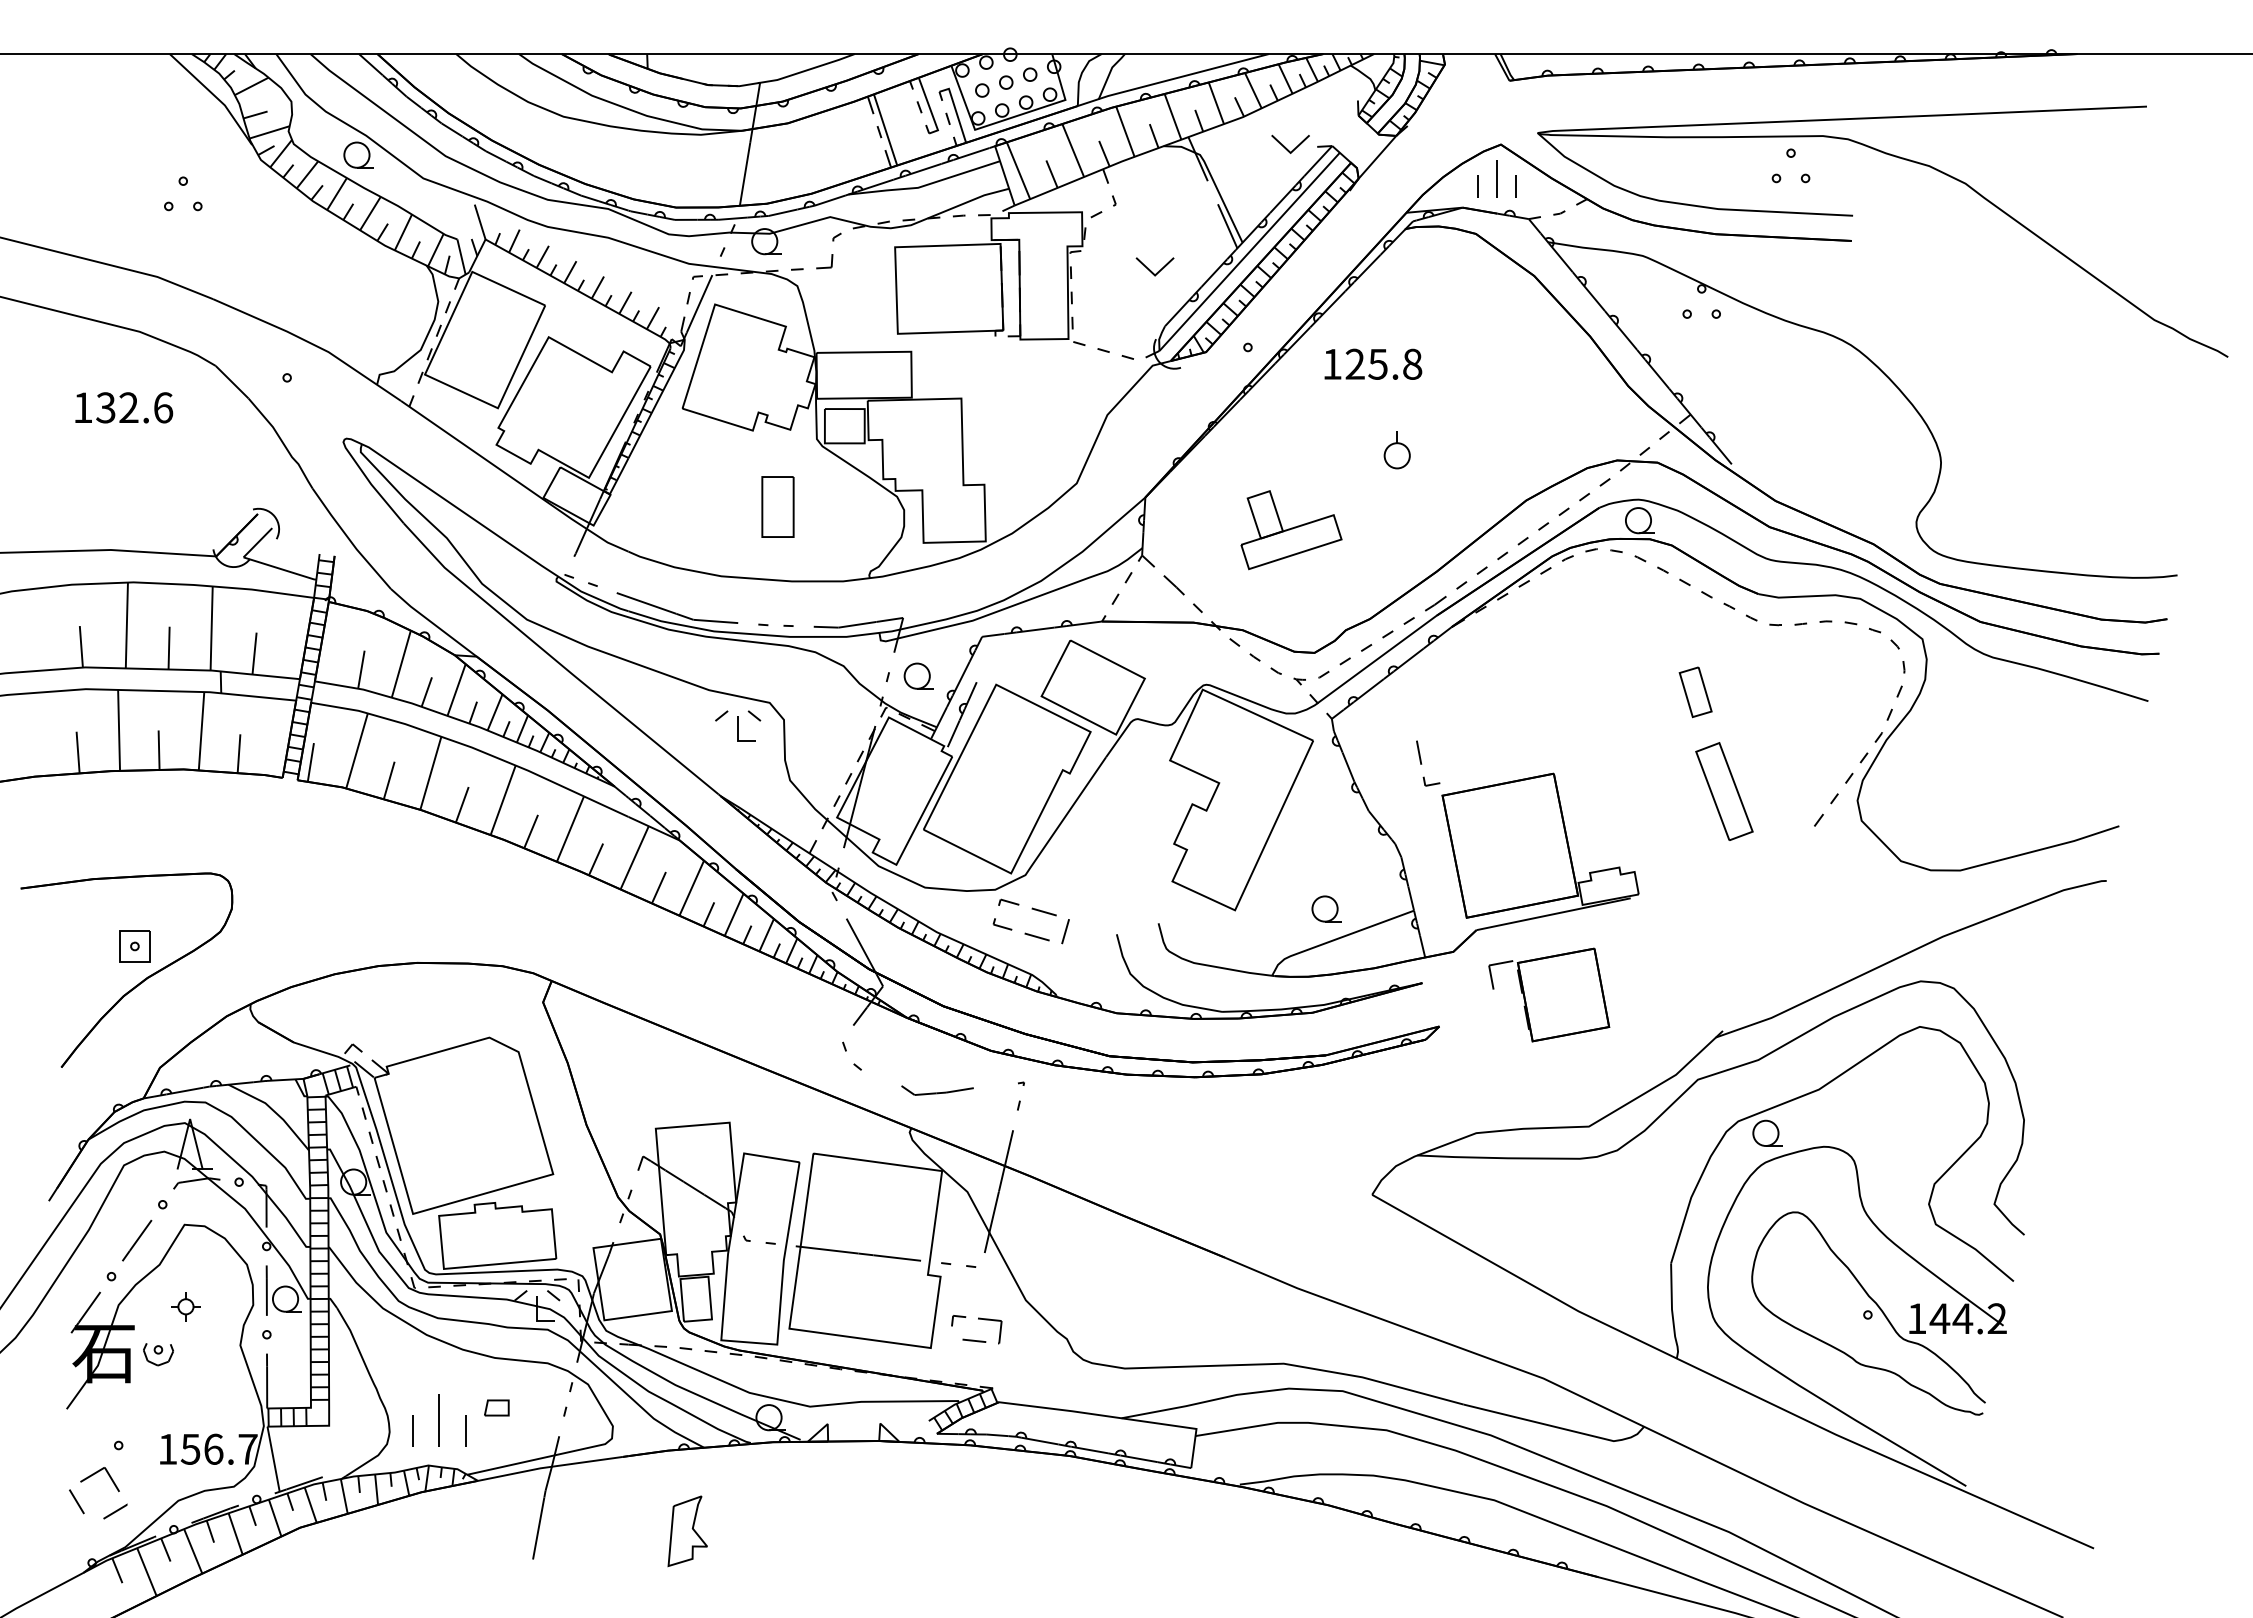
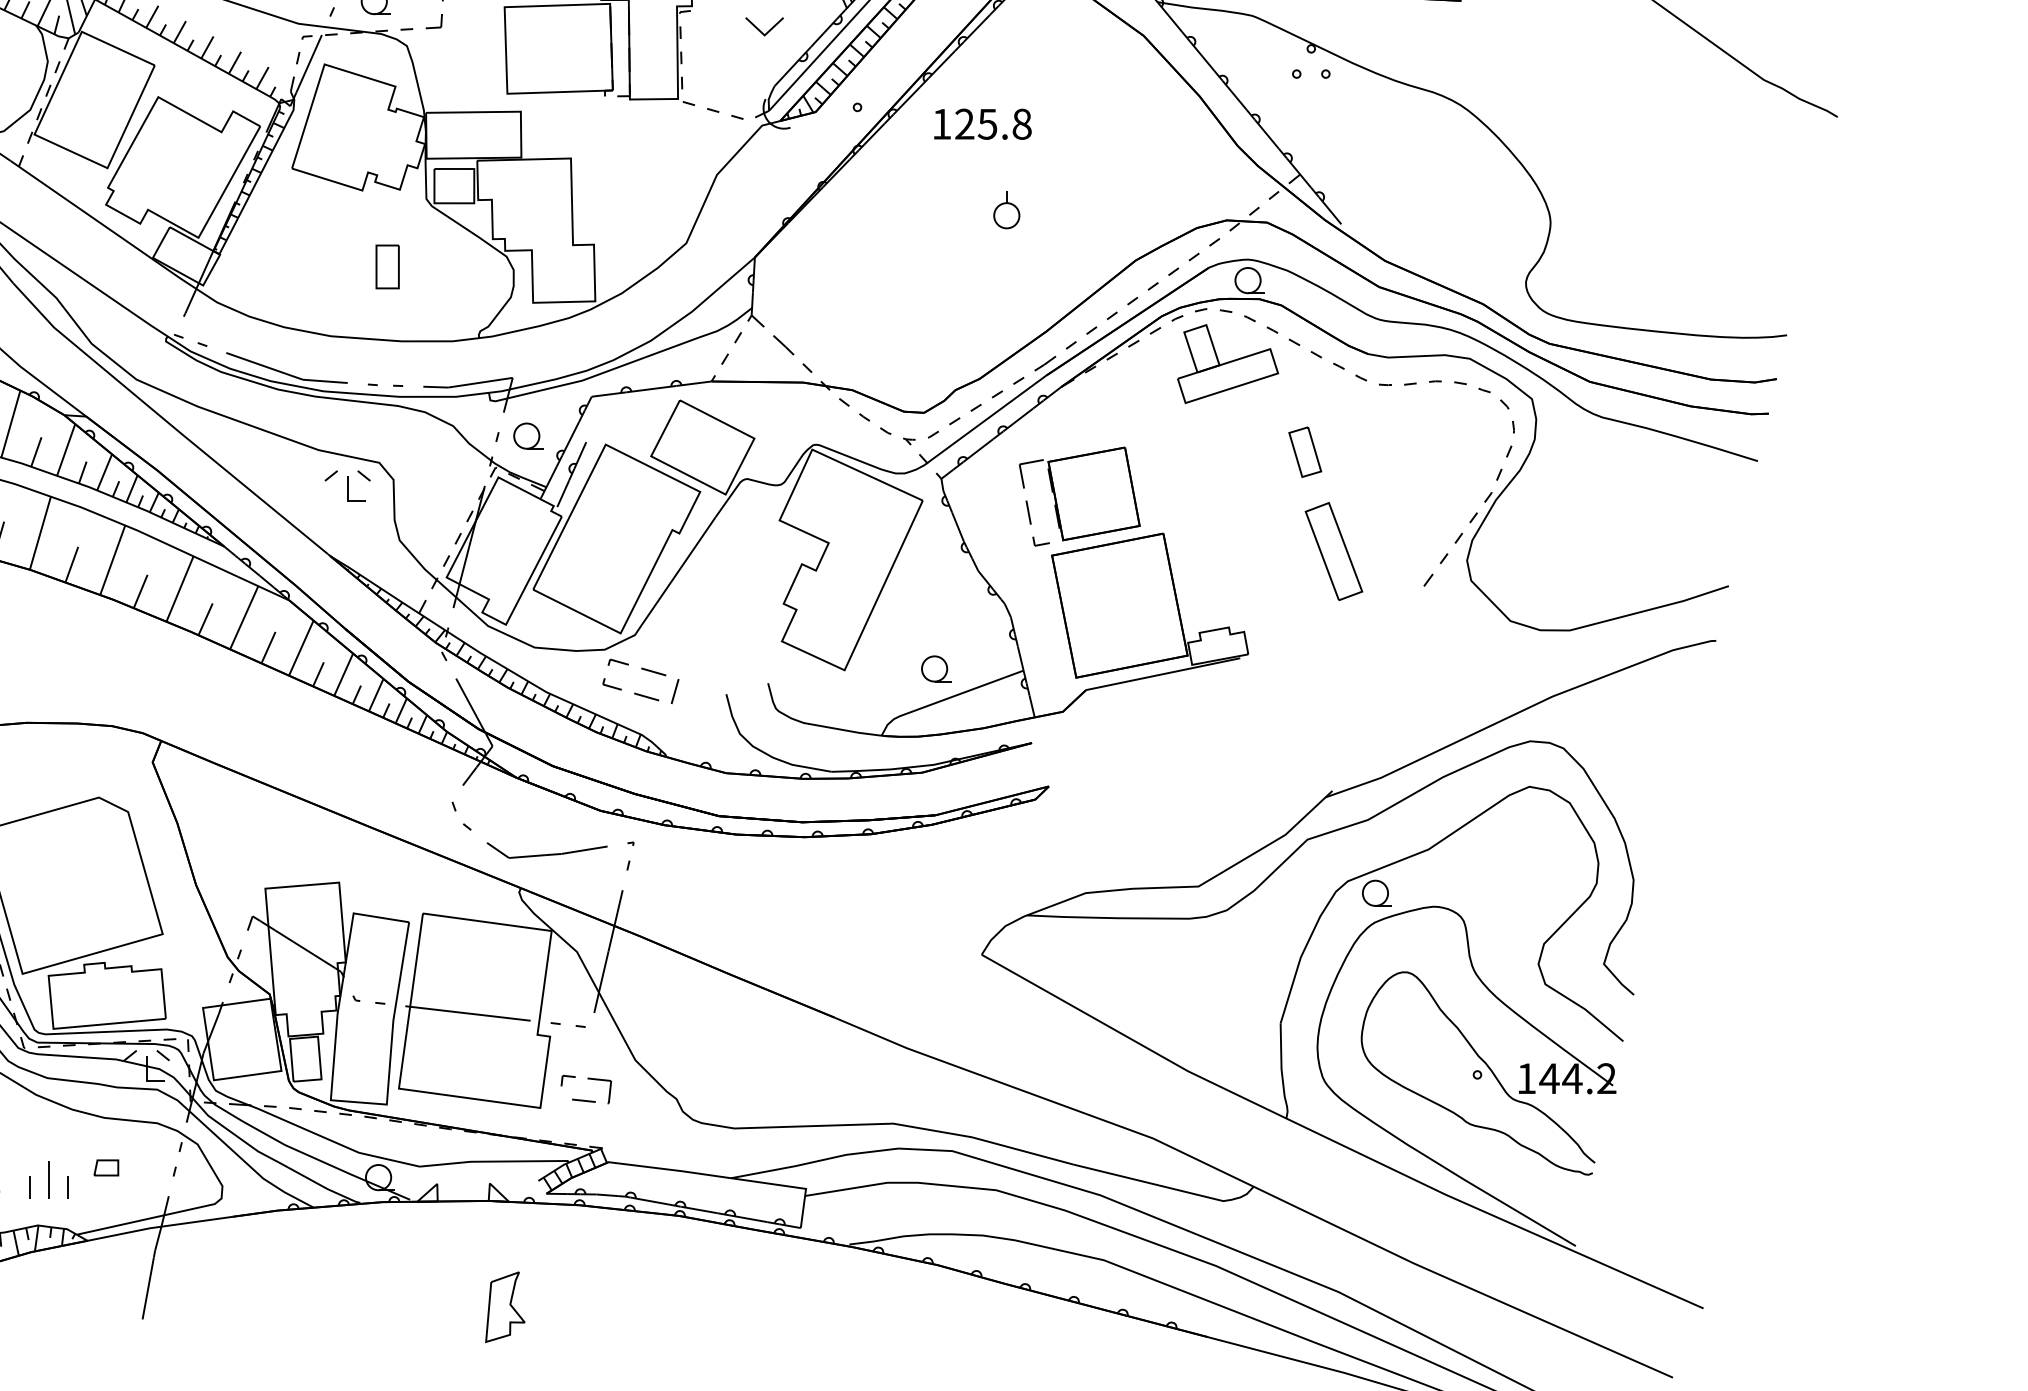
part: (778, 506) -> (388, 266), size x0.71
part: (1291, 530) -> (1228, 364), moved
part: (1549, 994) -> (1080, 493), moved
part: (937, 1090) -> (547, 850), size x1.67
part: (439, 1419) -> (49, 1179), size x0.71
part: (687, 1531) -> (505, 1307), moved

